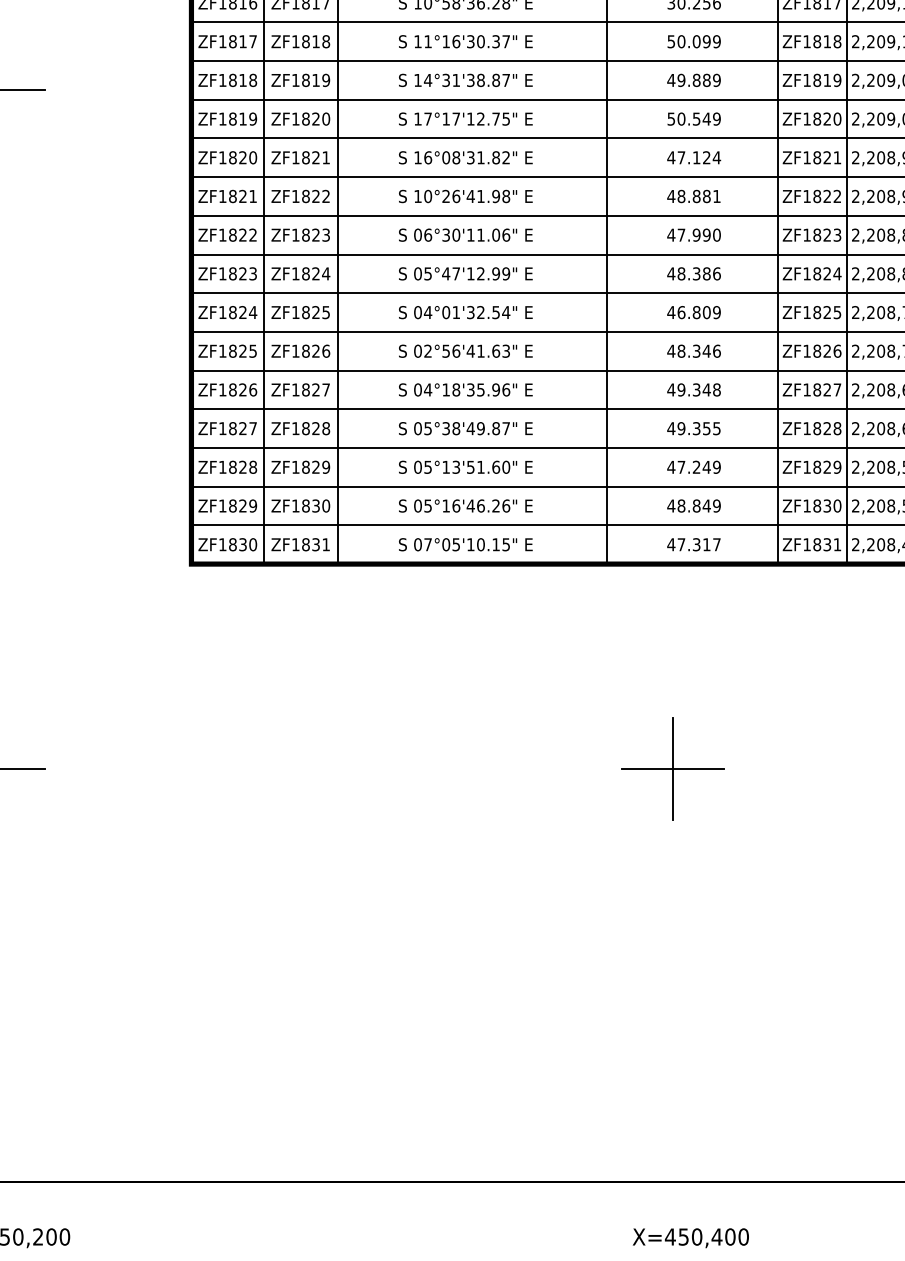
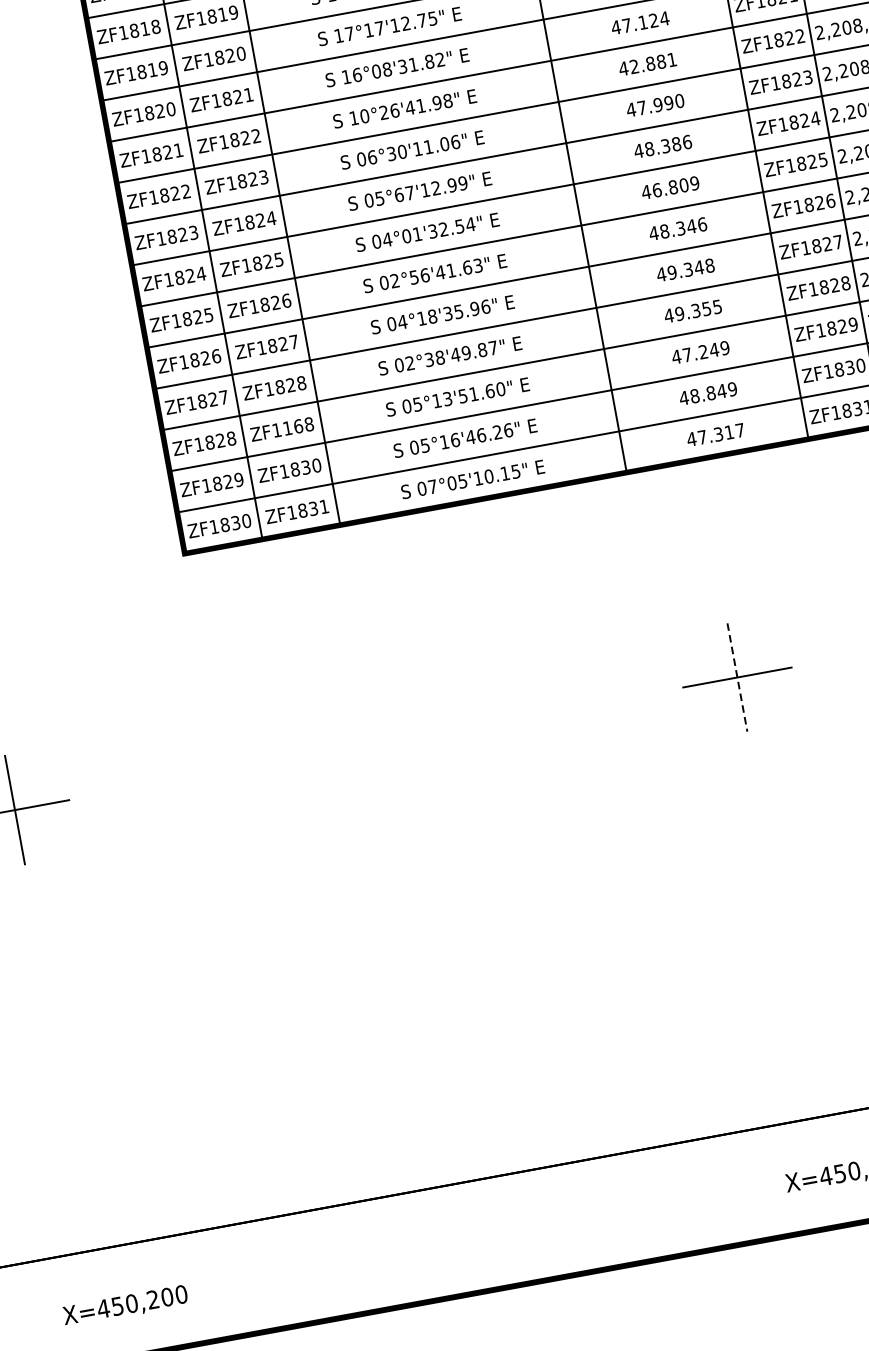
text: (681, 196) -> (634, 66), 48.881 -> 42.881
text: (446, 273) -> (399, 194), 05°47'12.99" -> 05°67'12.99"
text: (427, 428) -> (409, 363), 05°38'49.87" -> 02°38'49.87"
text: (316, 466) -> (298, 425), ZF1829 -> ZF1168
line: (673, 768) -> (737, 677), solid -> dashed

